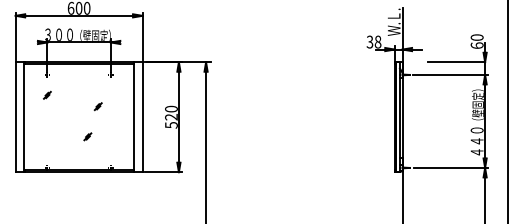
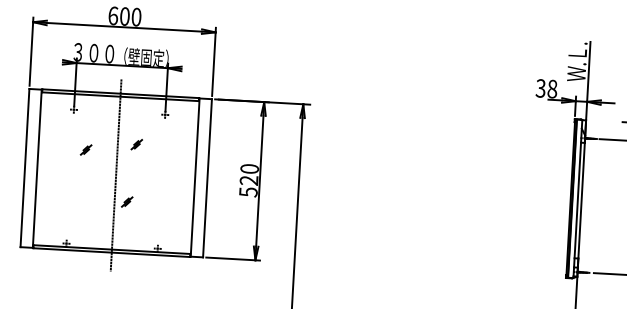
part: (46, 94) -> (84, 148), moved
part: (97, 106) -> (135, 144), moved
line: (79, 118) -> (116, 175), added

